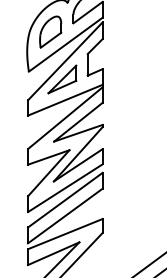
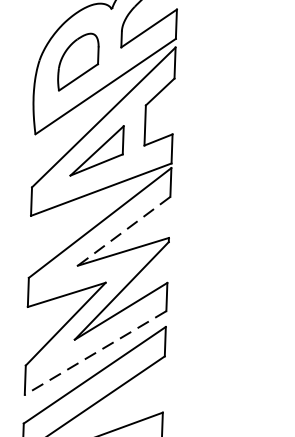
line: (78, 122) -> (124, 231), solid -> dashed
line: (64, 188) -> (93, 353), solid -> dashed

